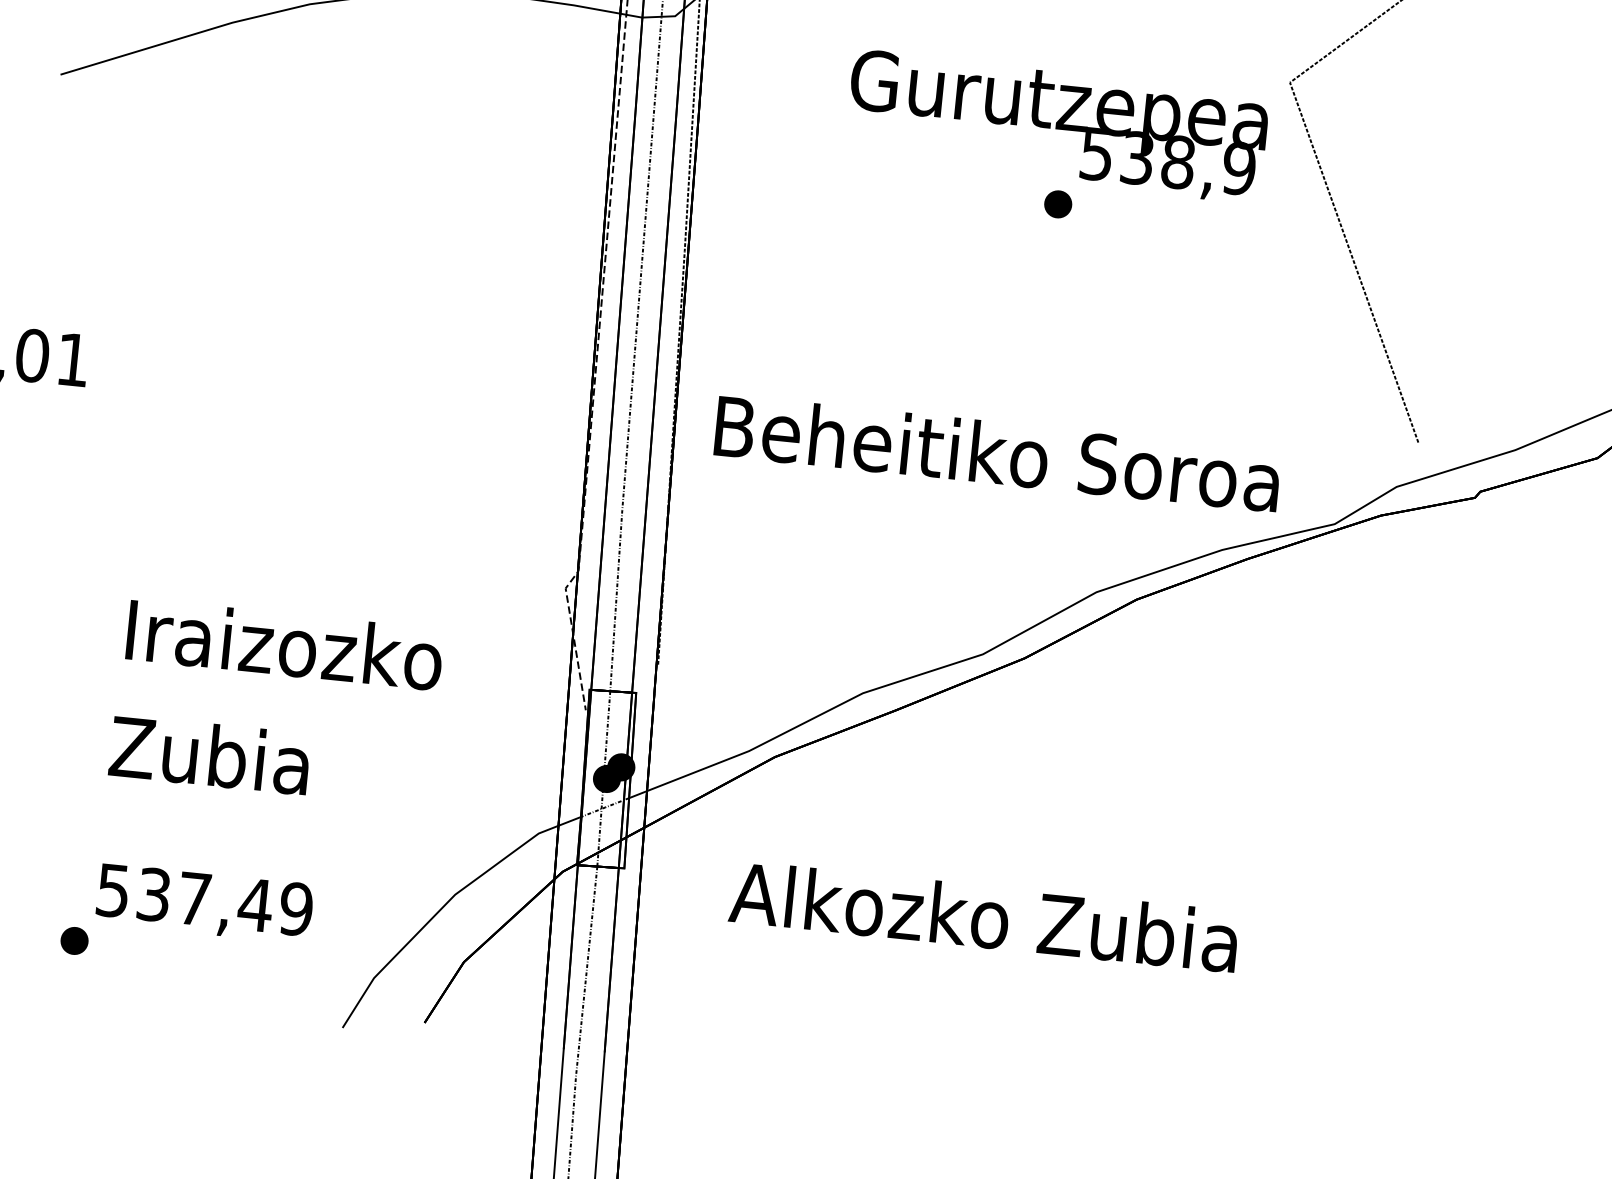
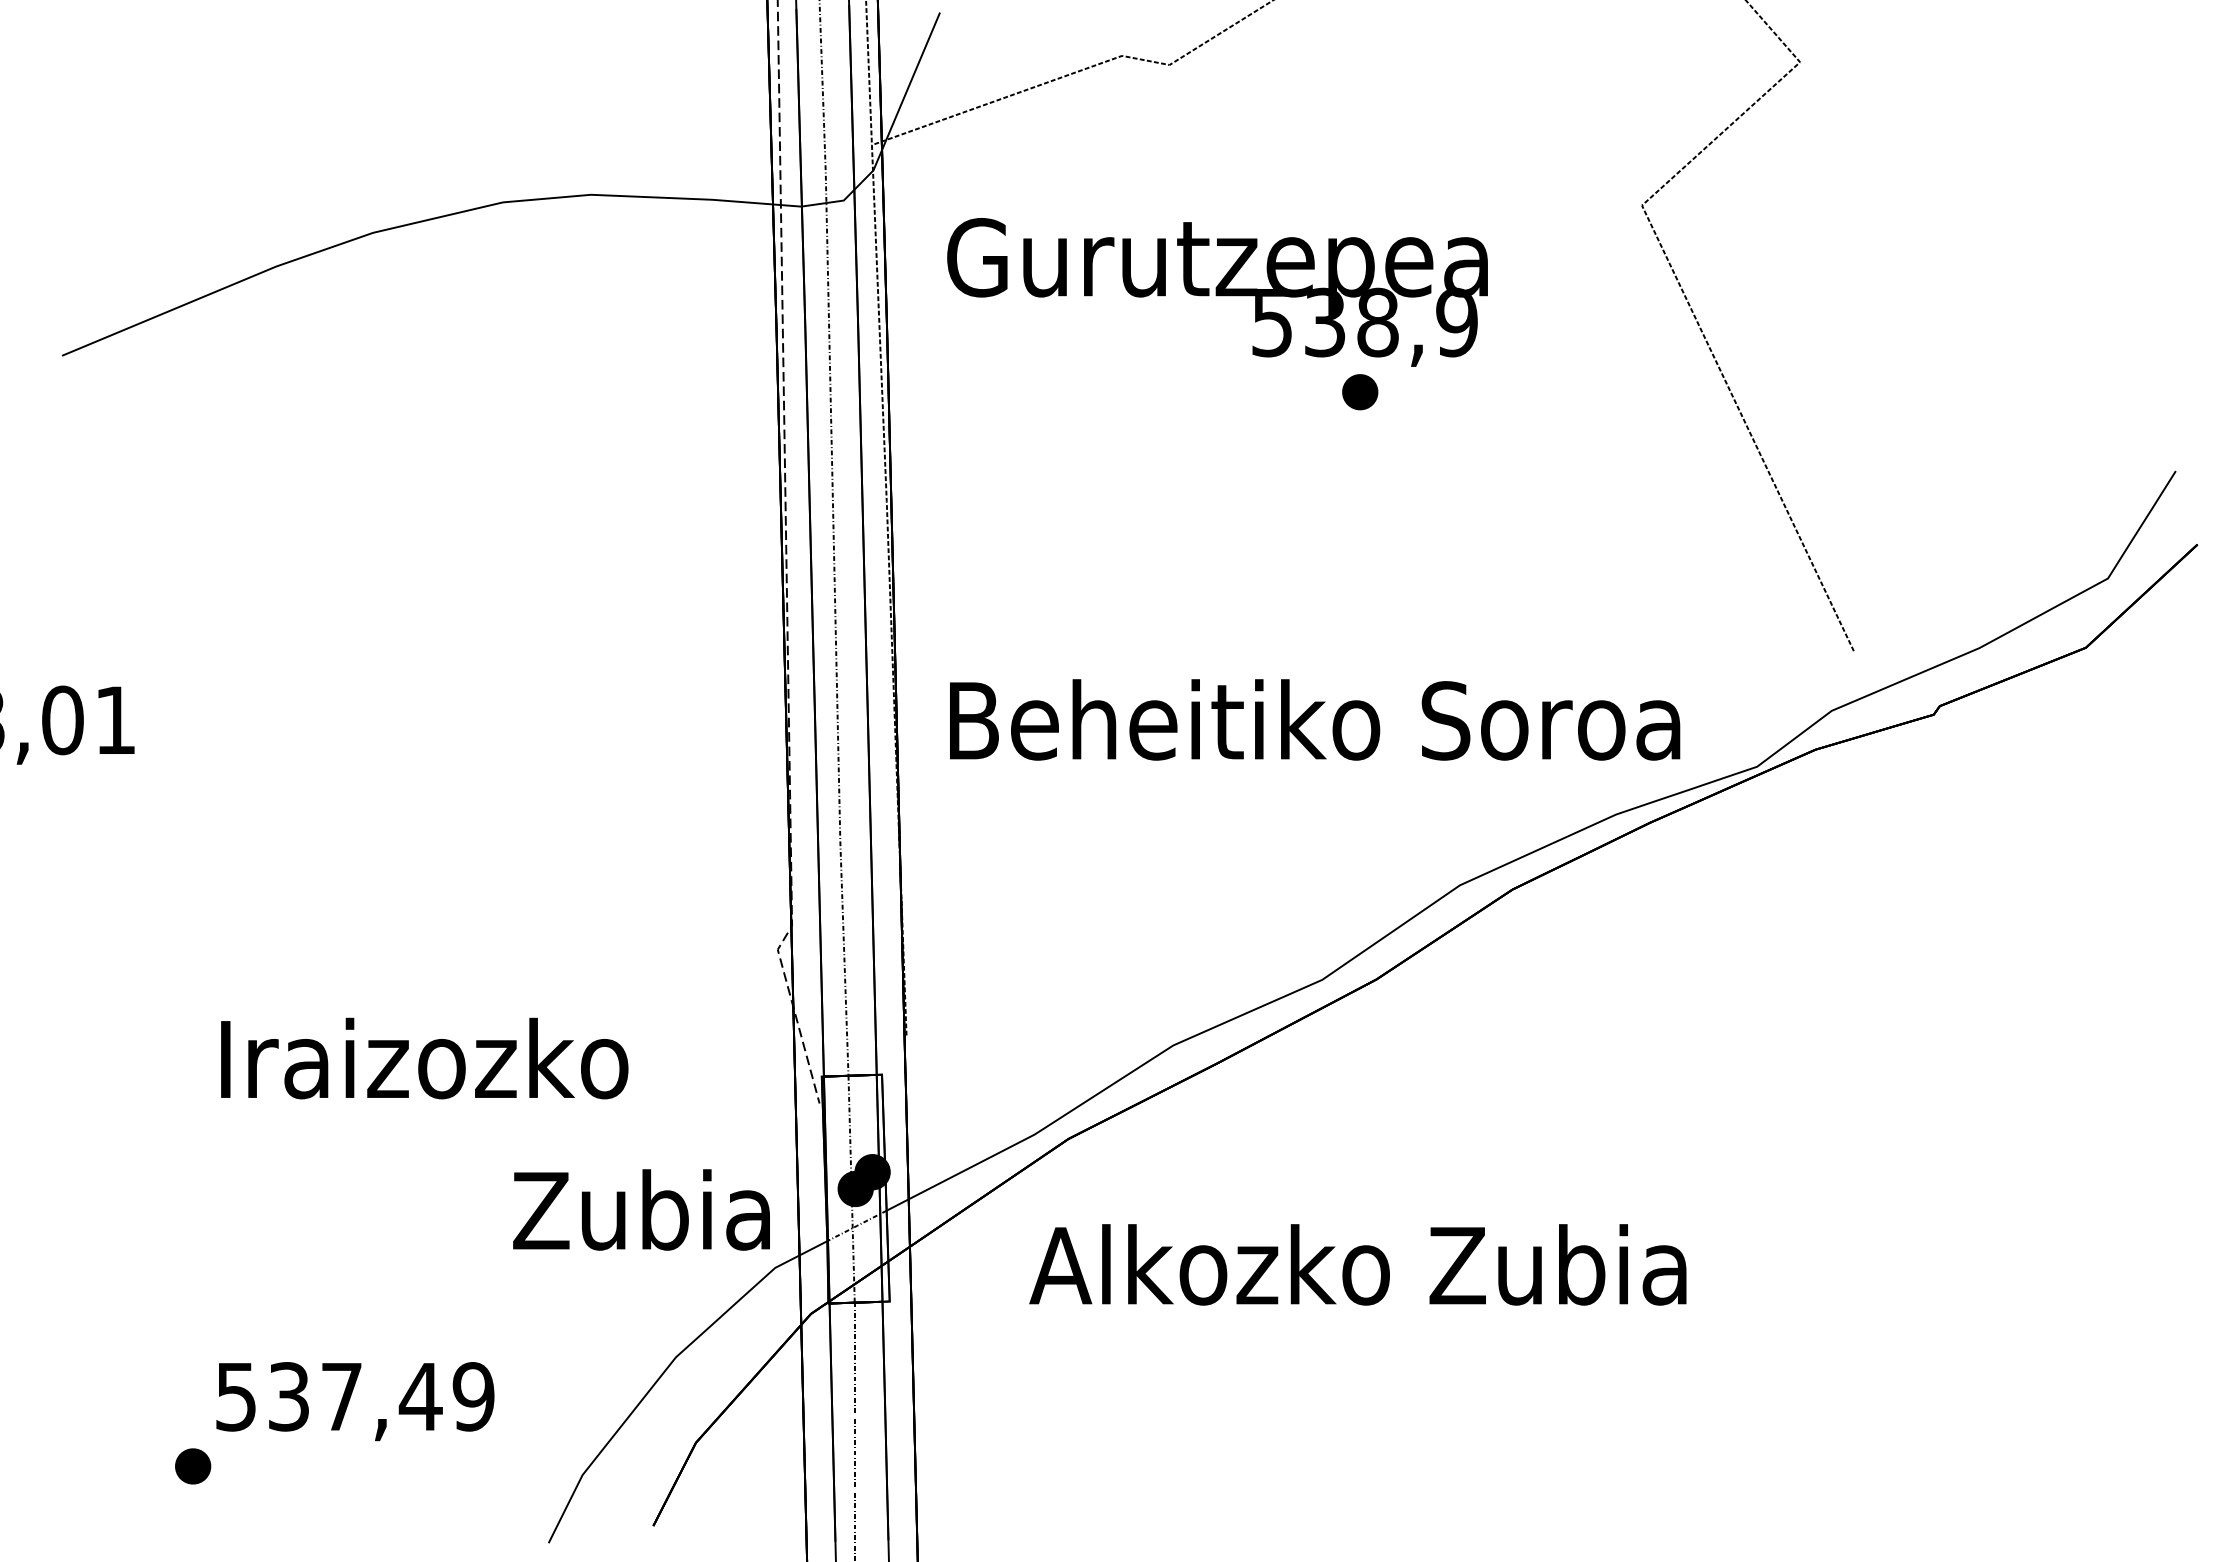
text: (1056, 126) -> (1217, 292), moved
text: (209, 754) -> (641, 1209), moved
text: (983, 916) -> (1357, 1264), moved

